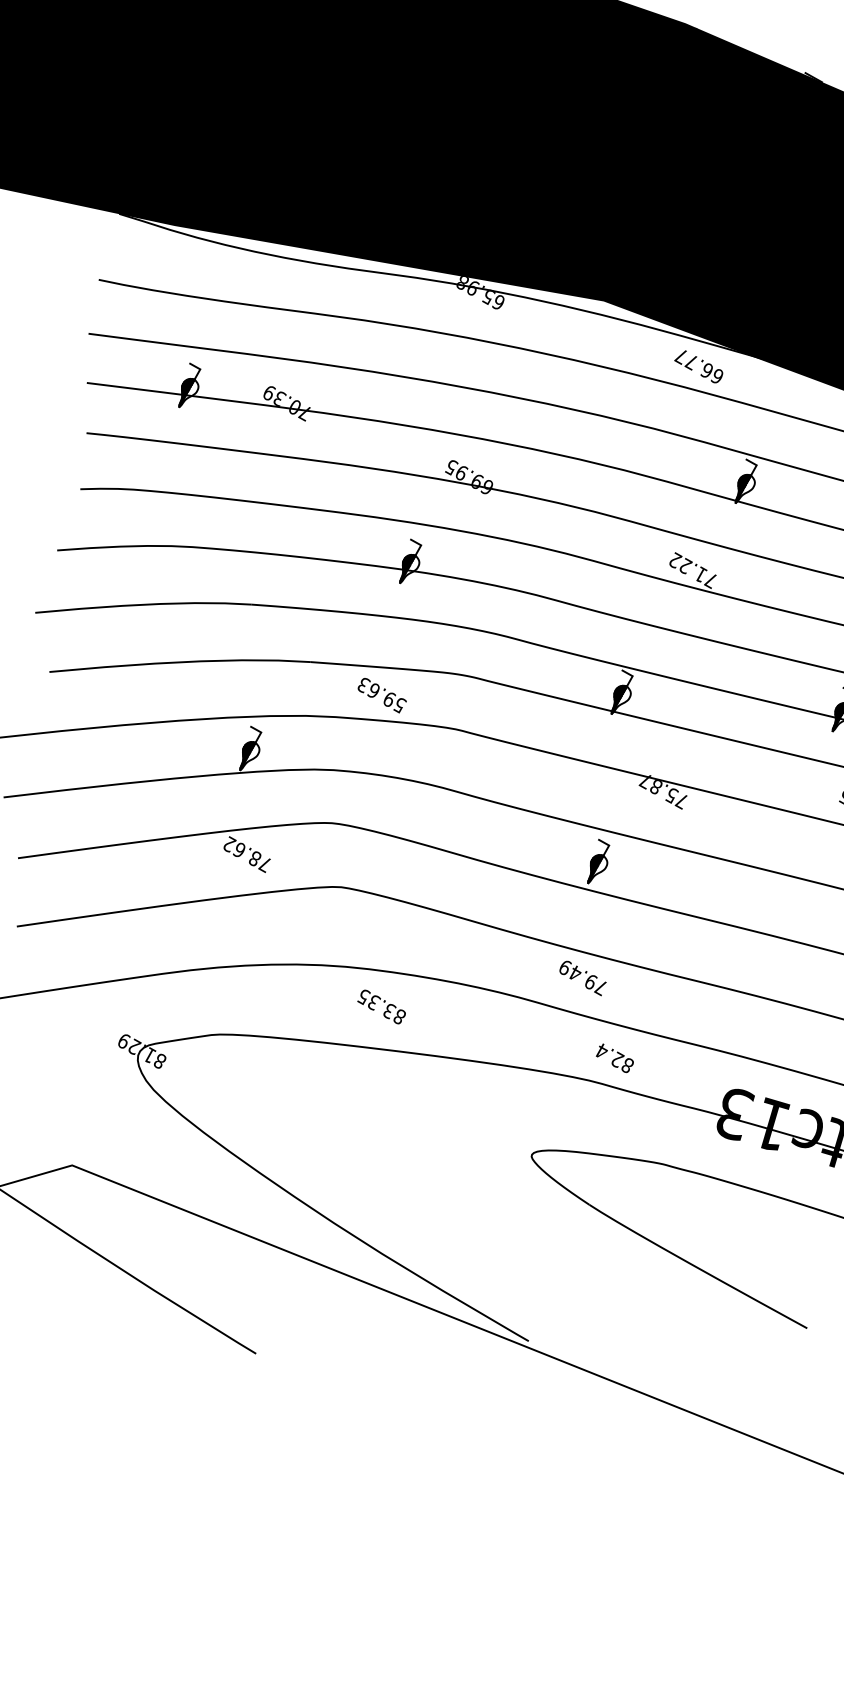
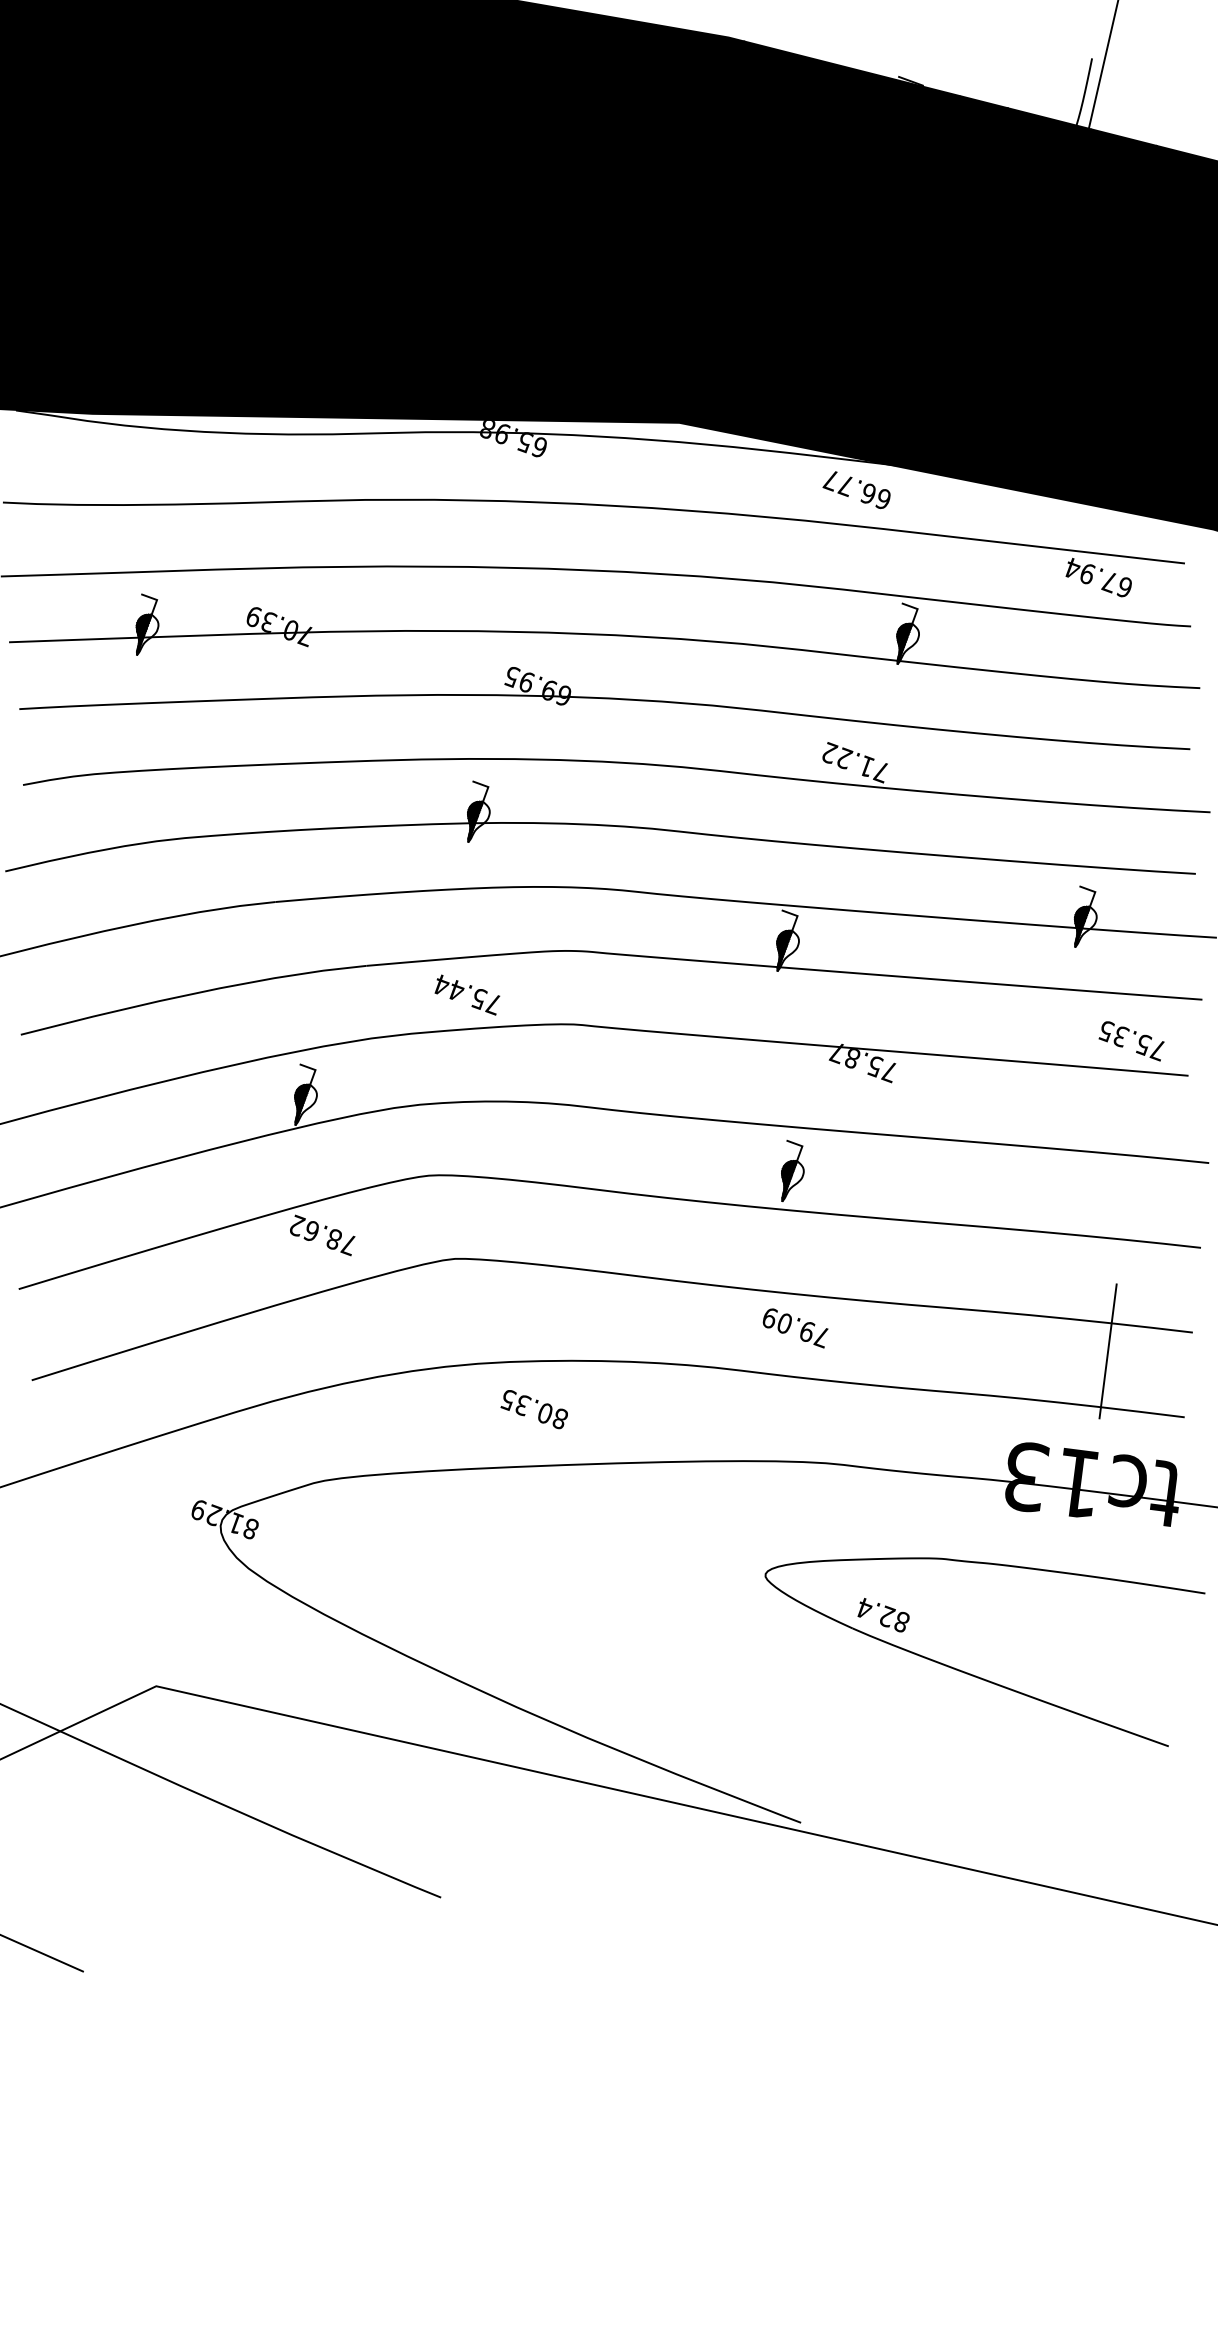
text: (698, 366) -> (856, 489), moved
text: (382, 695) -> (468, 994), 59.63 -> 75.44
text: (575, 973) -> (784, 1323), 79.49 -> 79.09
text: (390, 1011) -> (546, 1413), 83.35 -> 80.35
line: (808, 1031) -> (1107, 1351), added
text: (614, 1058) -> (883, 1615), moved

